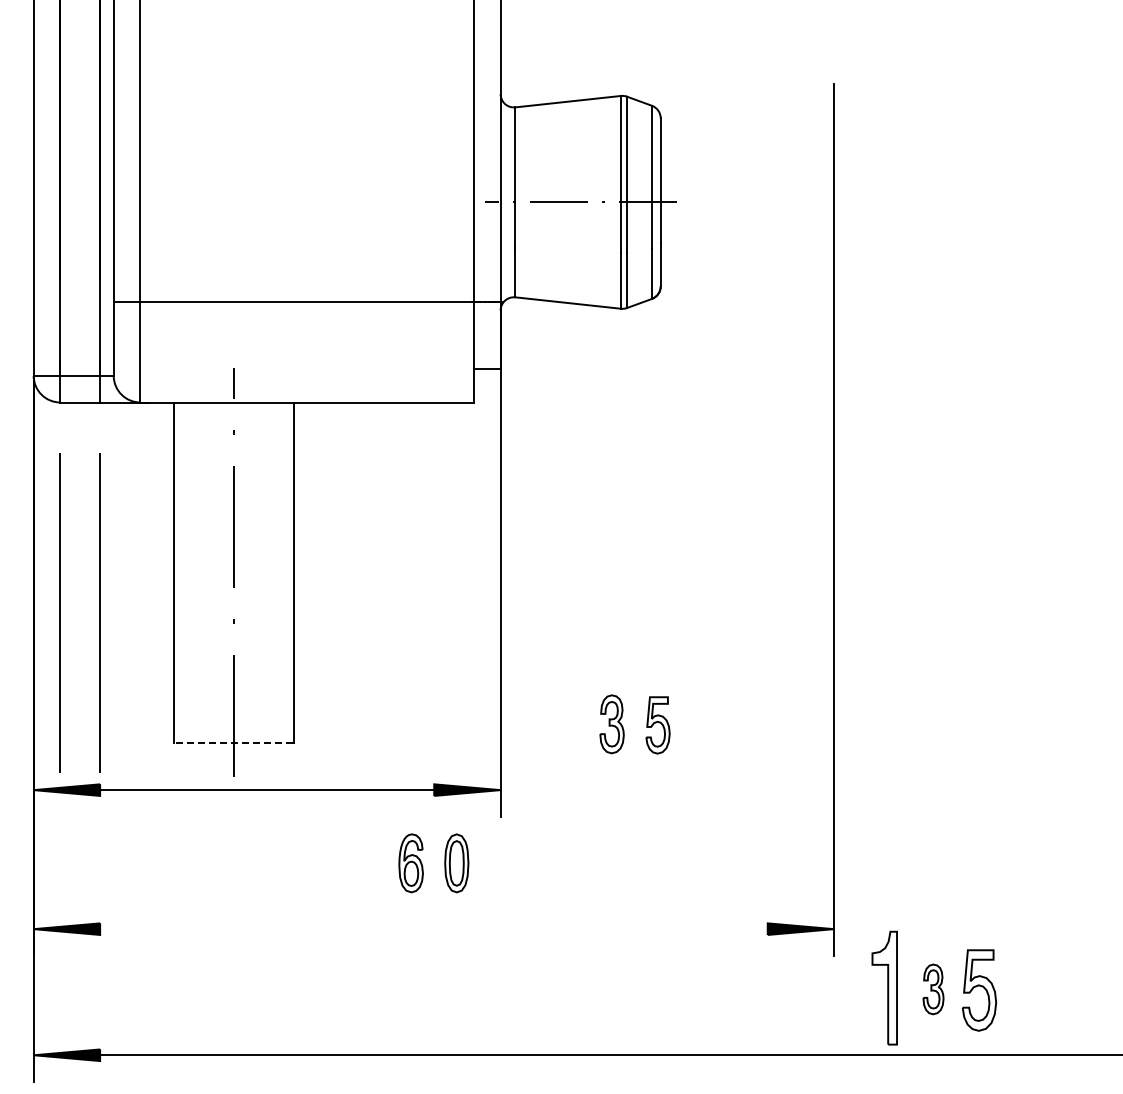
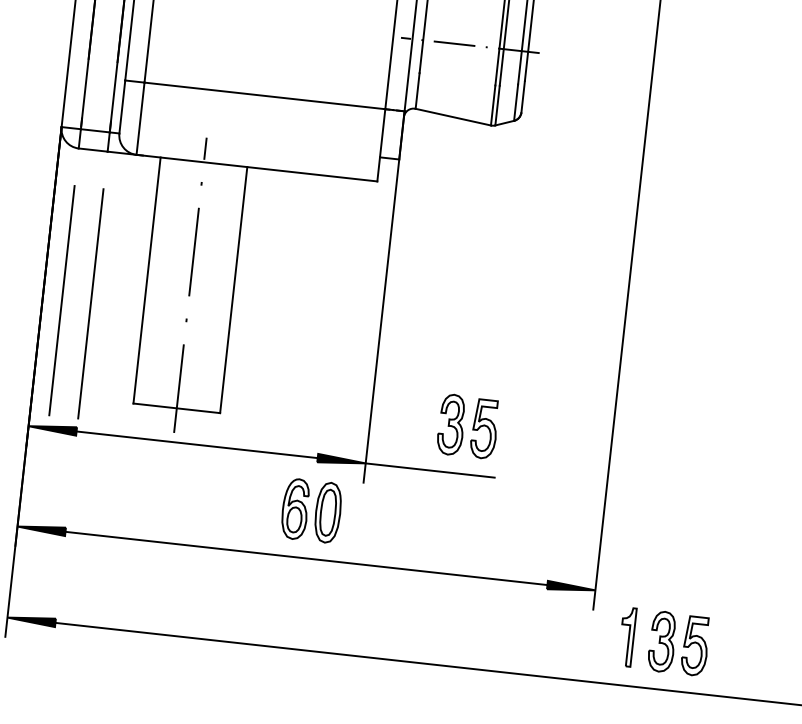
part: (611, 724) -> (450, 424), size x1.43
part: (657, 725) -> (484, 429), size x1.43
line: (233, 743) -> (176, 408), dashed -> solid
line: (589, 790) -> (429, 470), added
part: (410, 863) -> (294, 509), size x1.43
part: (456, 863) -> (328, 512), size x1.43
line: (433, 929) -> (306, 558), added
part: (884, 988) -> (627, 637), size x0.71
part: (933, 989) -> (662, 641), size x1.67

